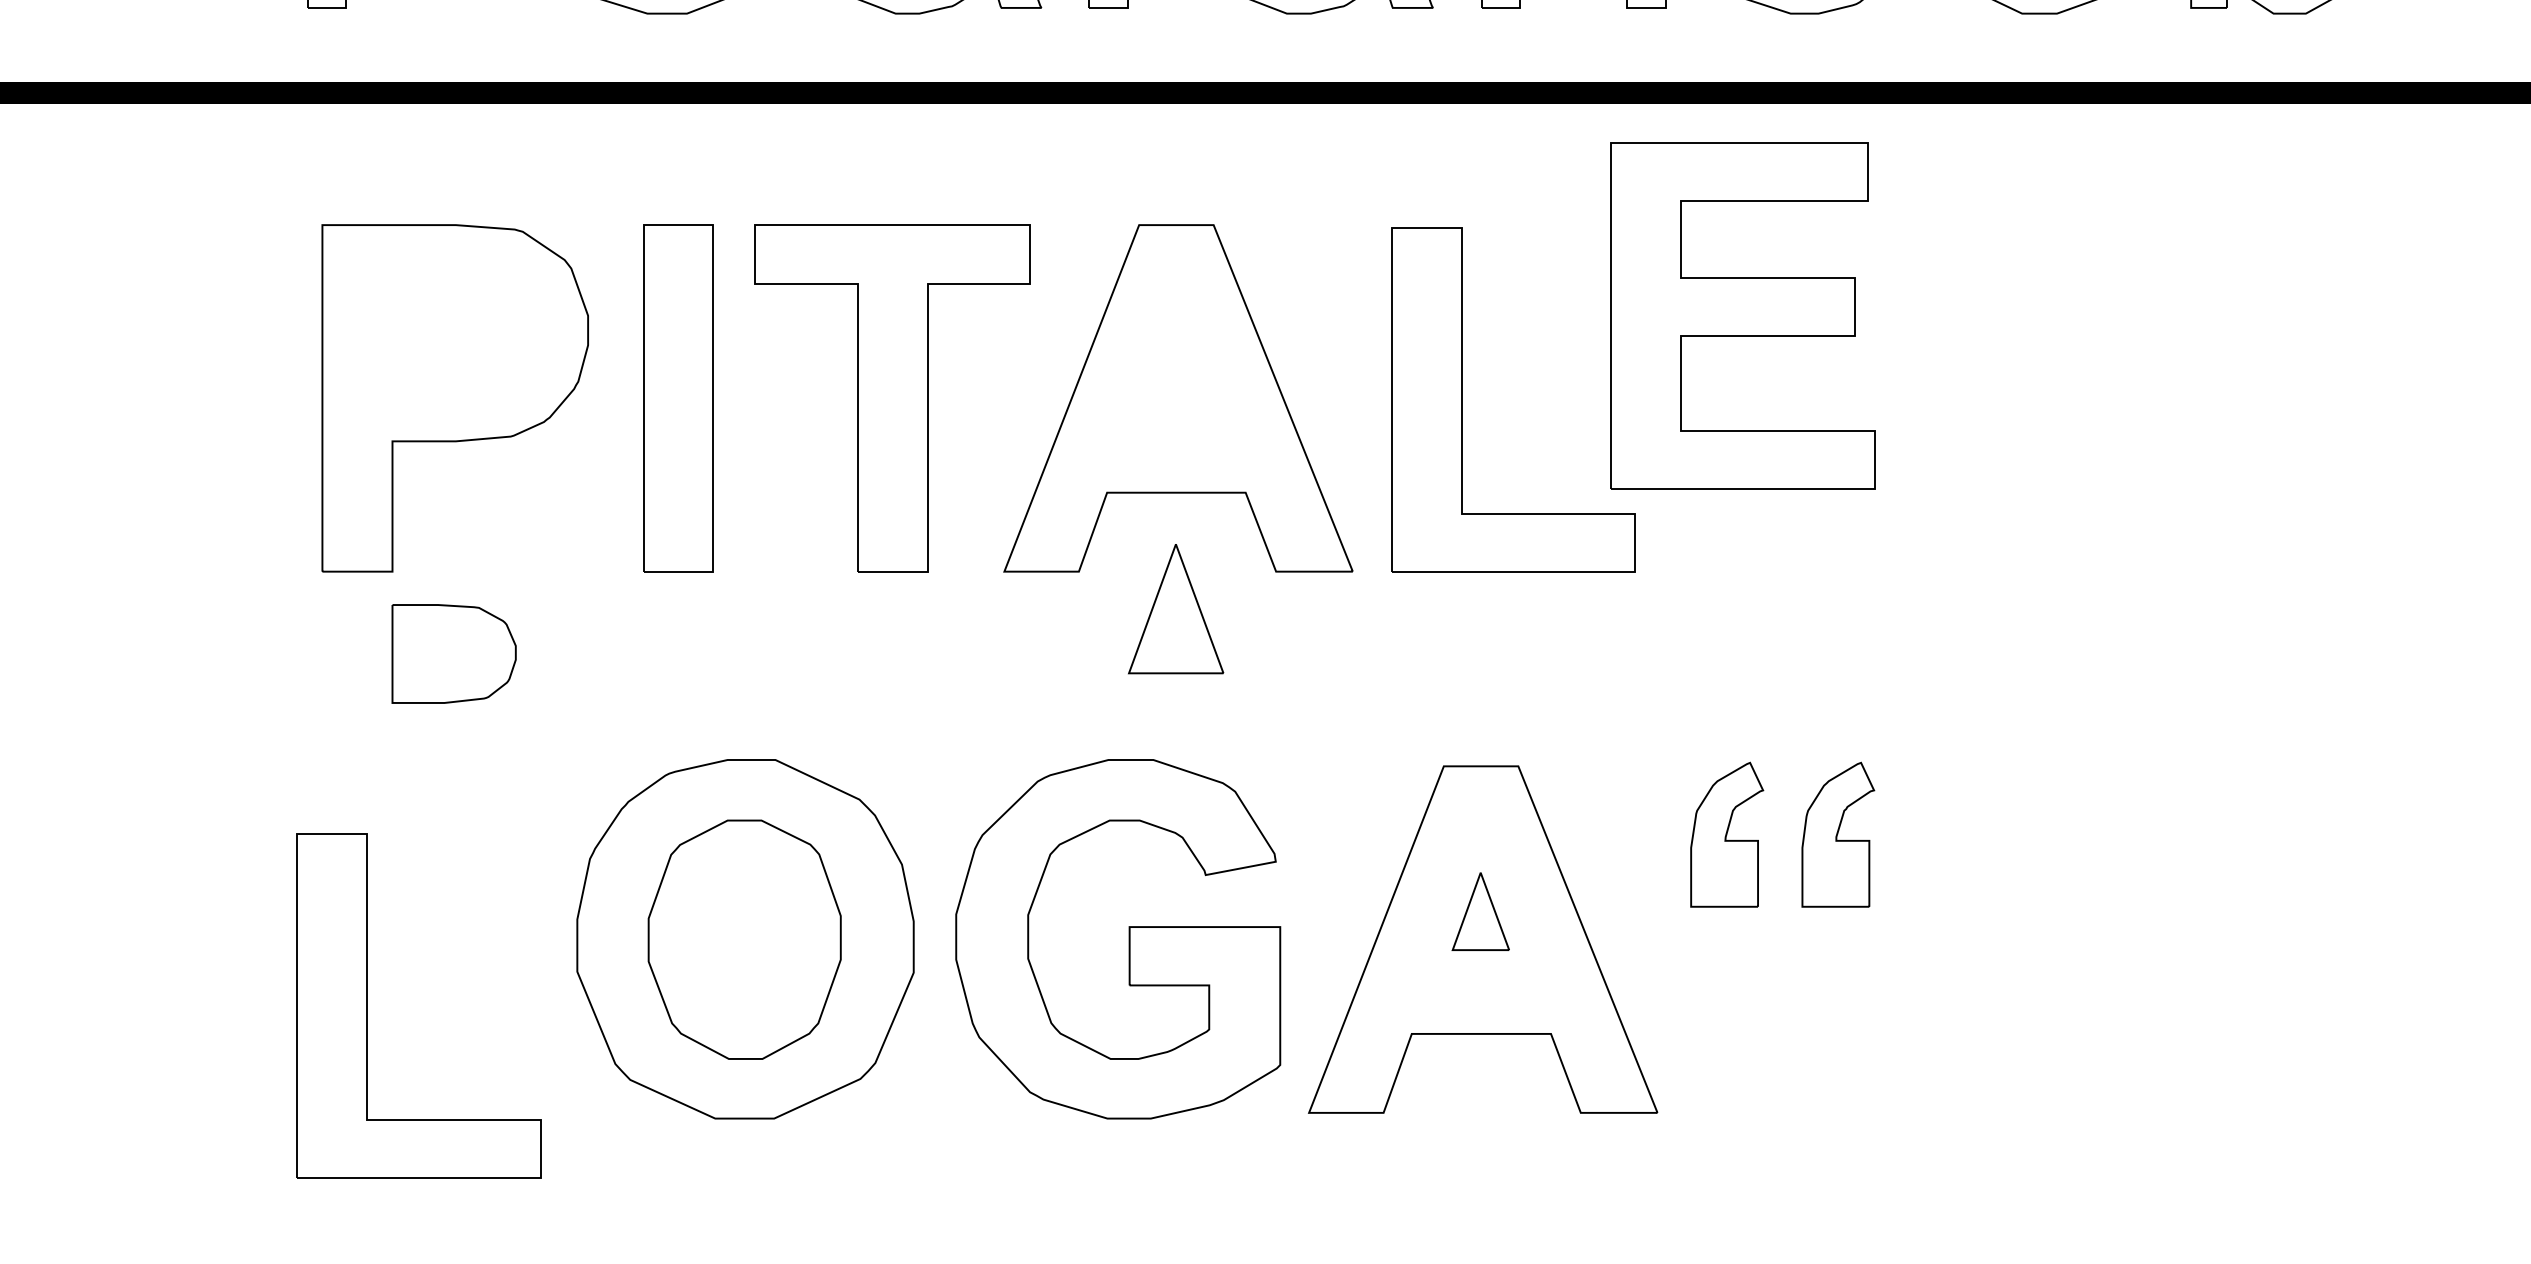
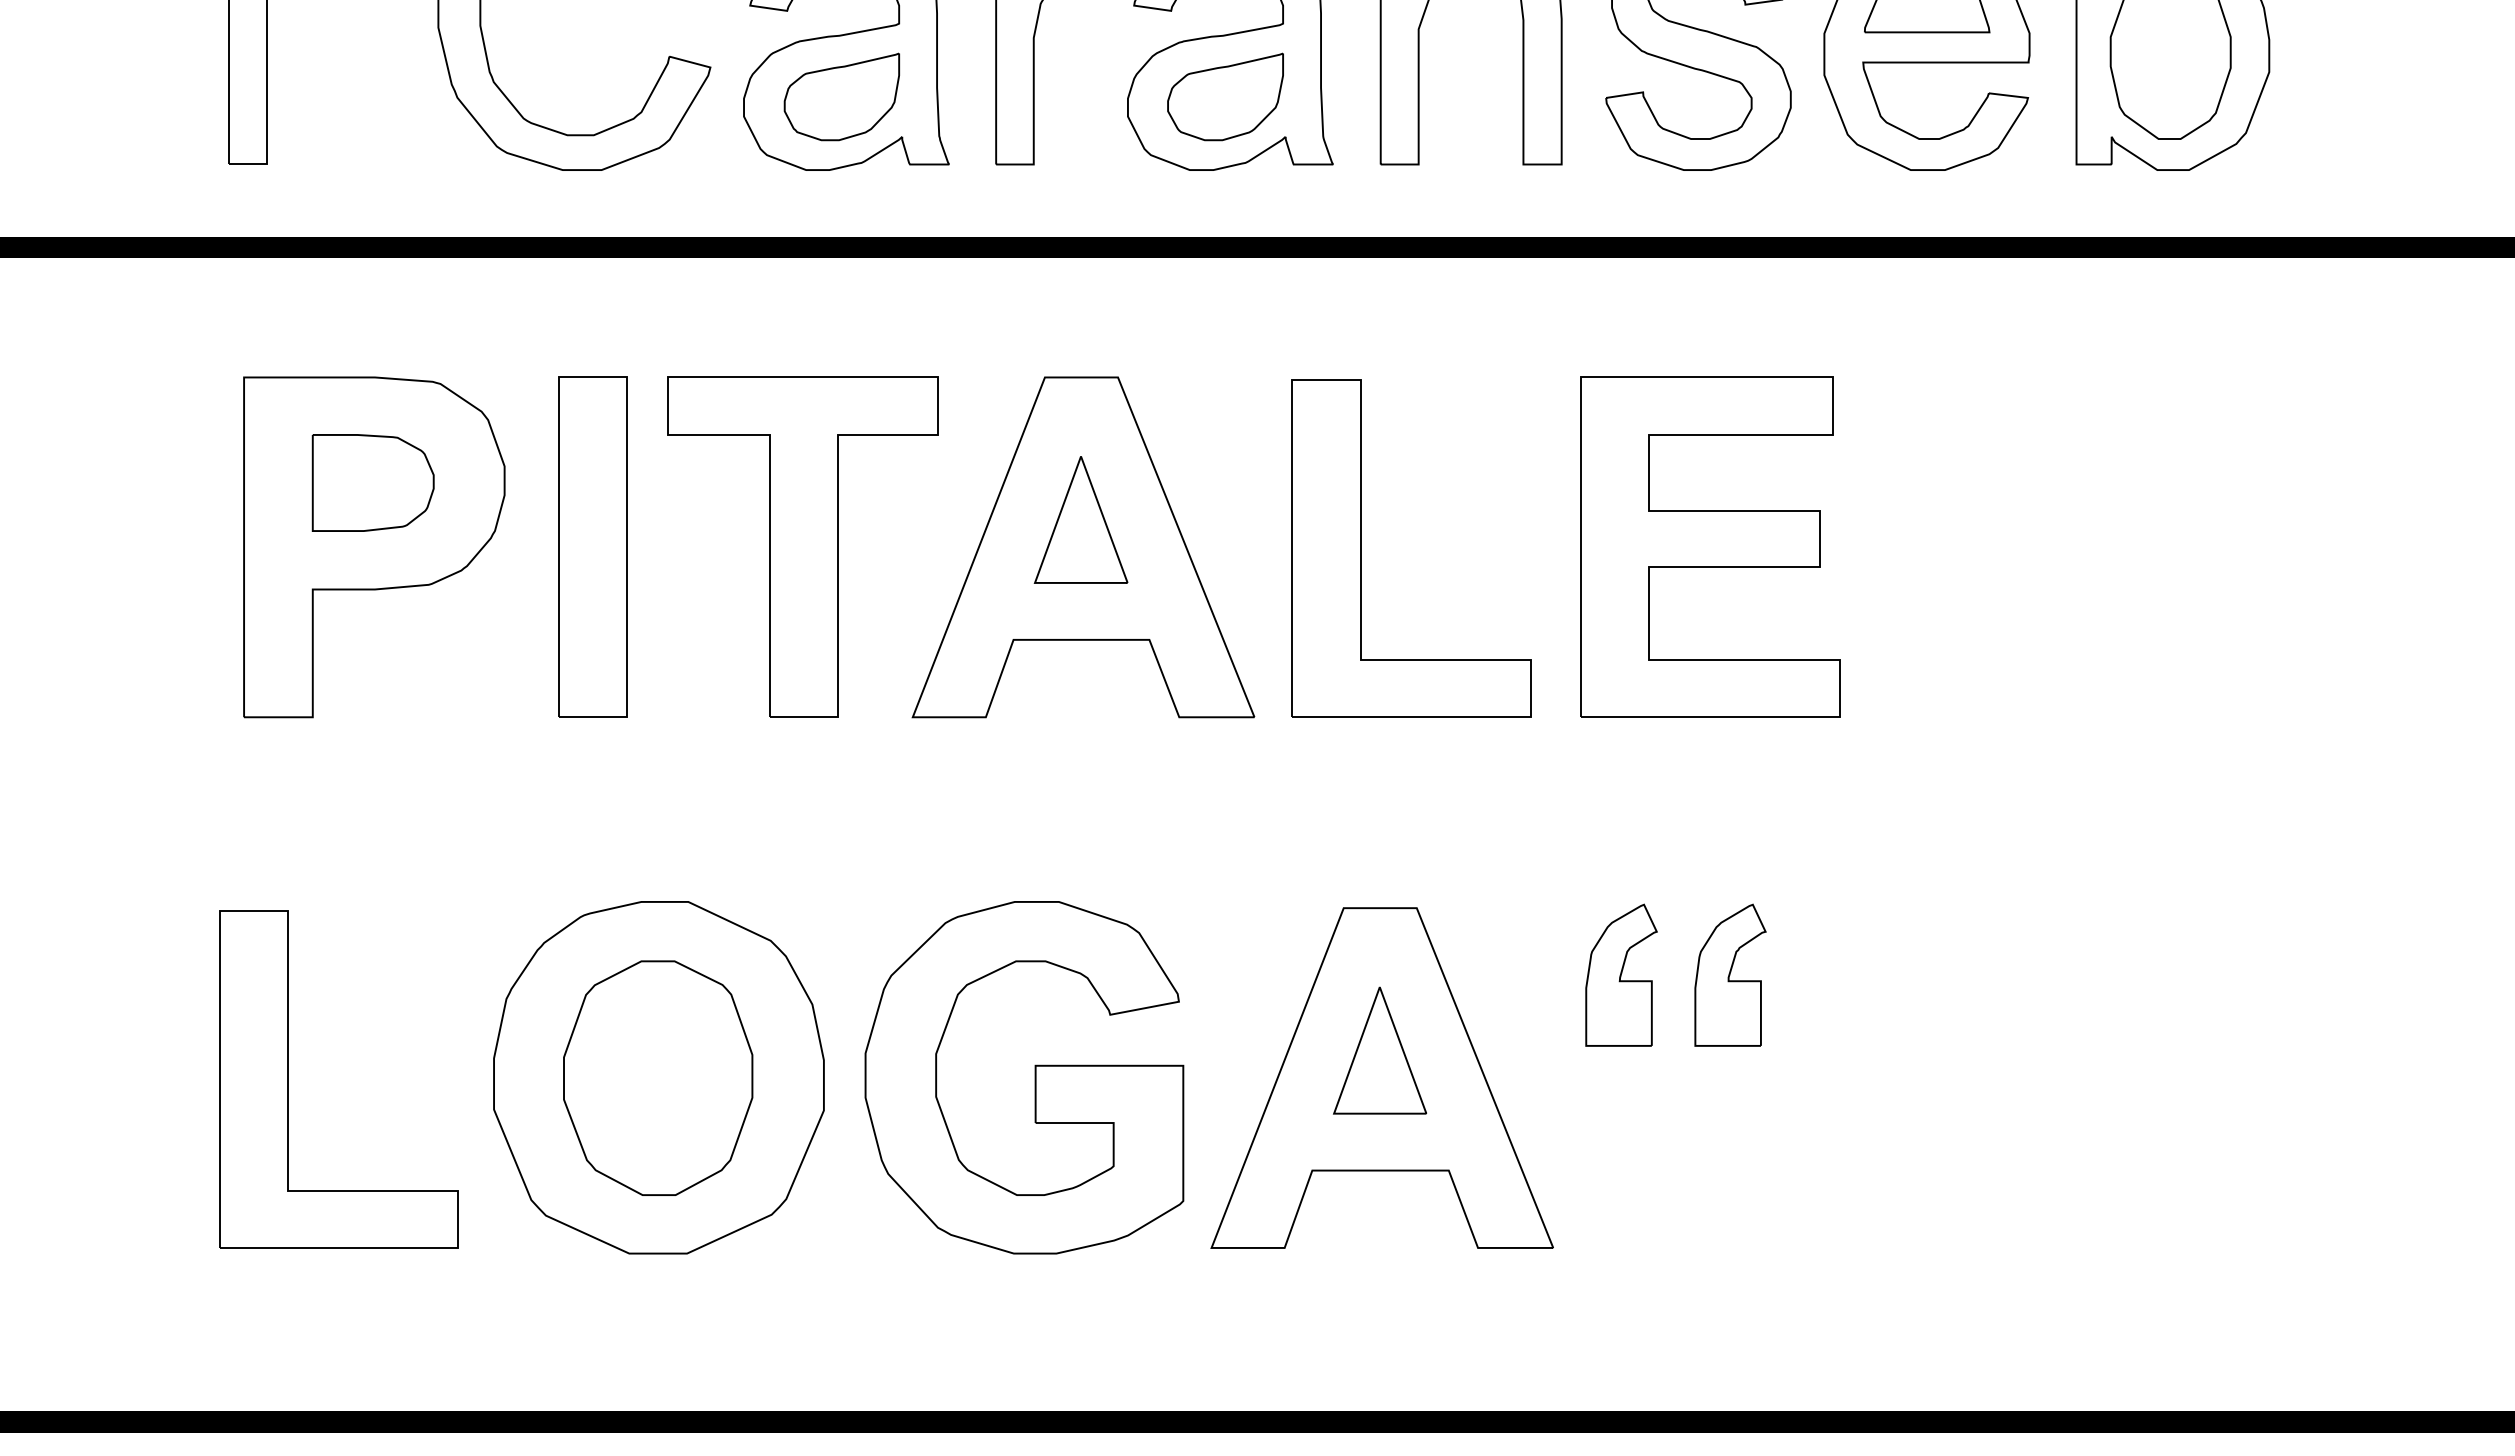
part: (1743, 314) -> (1710, 546), moved
part: (1175, 608) -> (1080, 519), moved
part: (453, 653) -> (372, 482), moved
part: (1480, 911) -> (1379, 1050), size x1.67
part: (367, 1006) -> (288, 1079), moved

